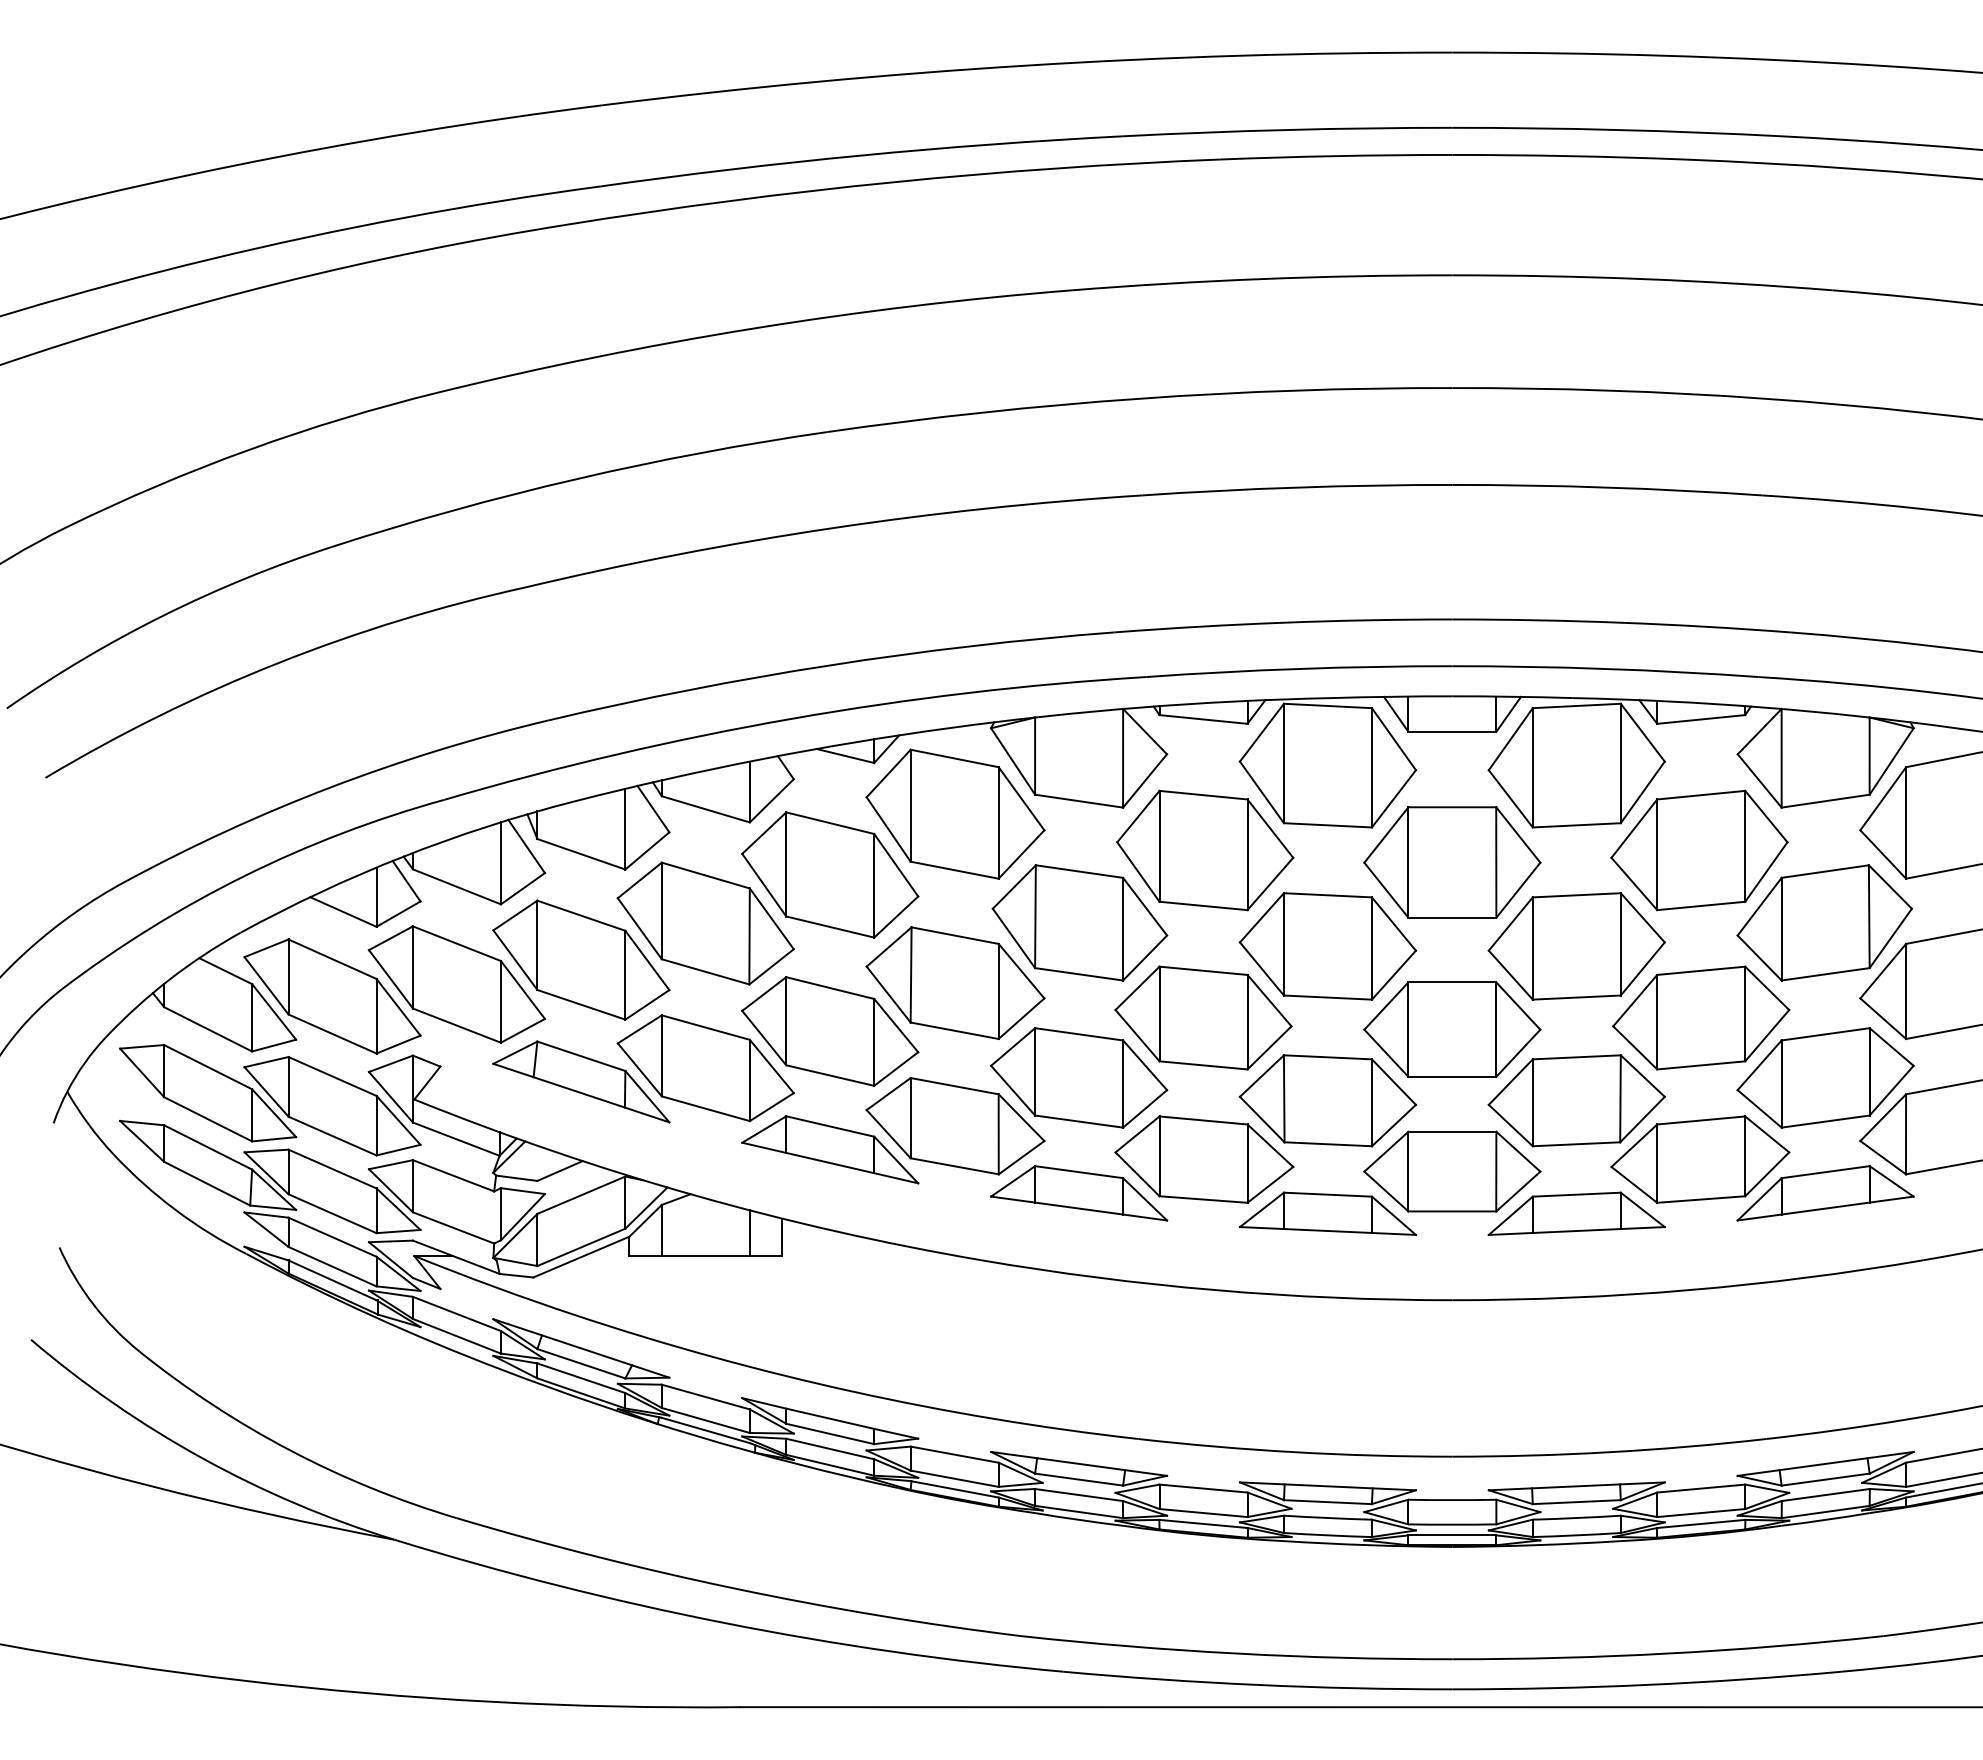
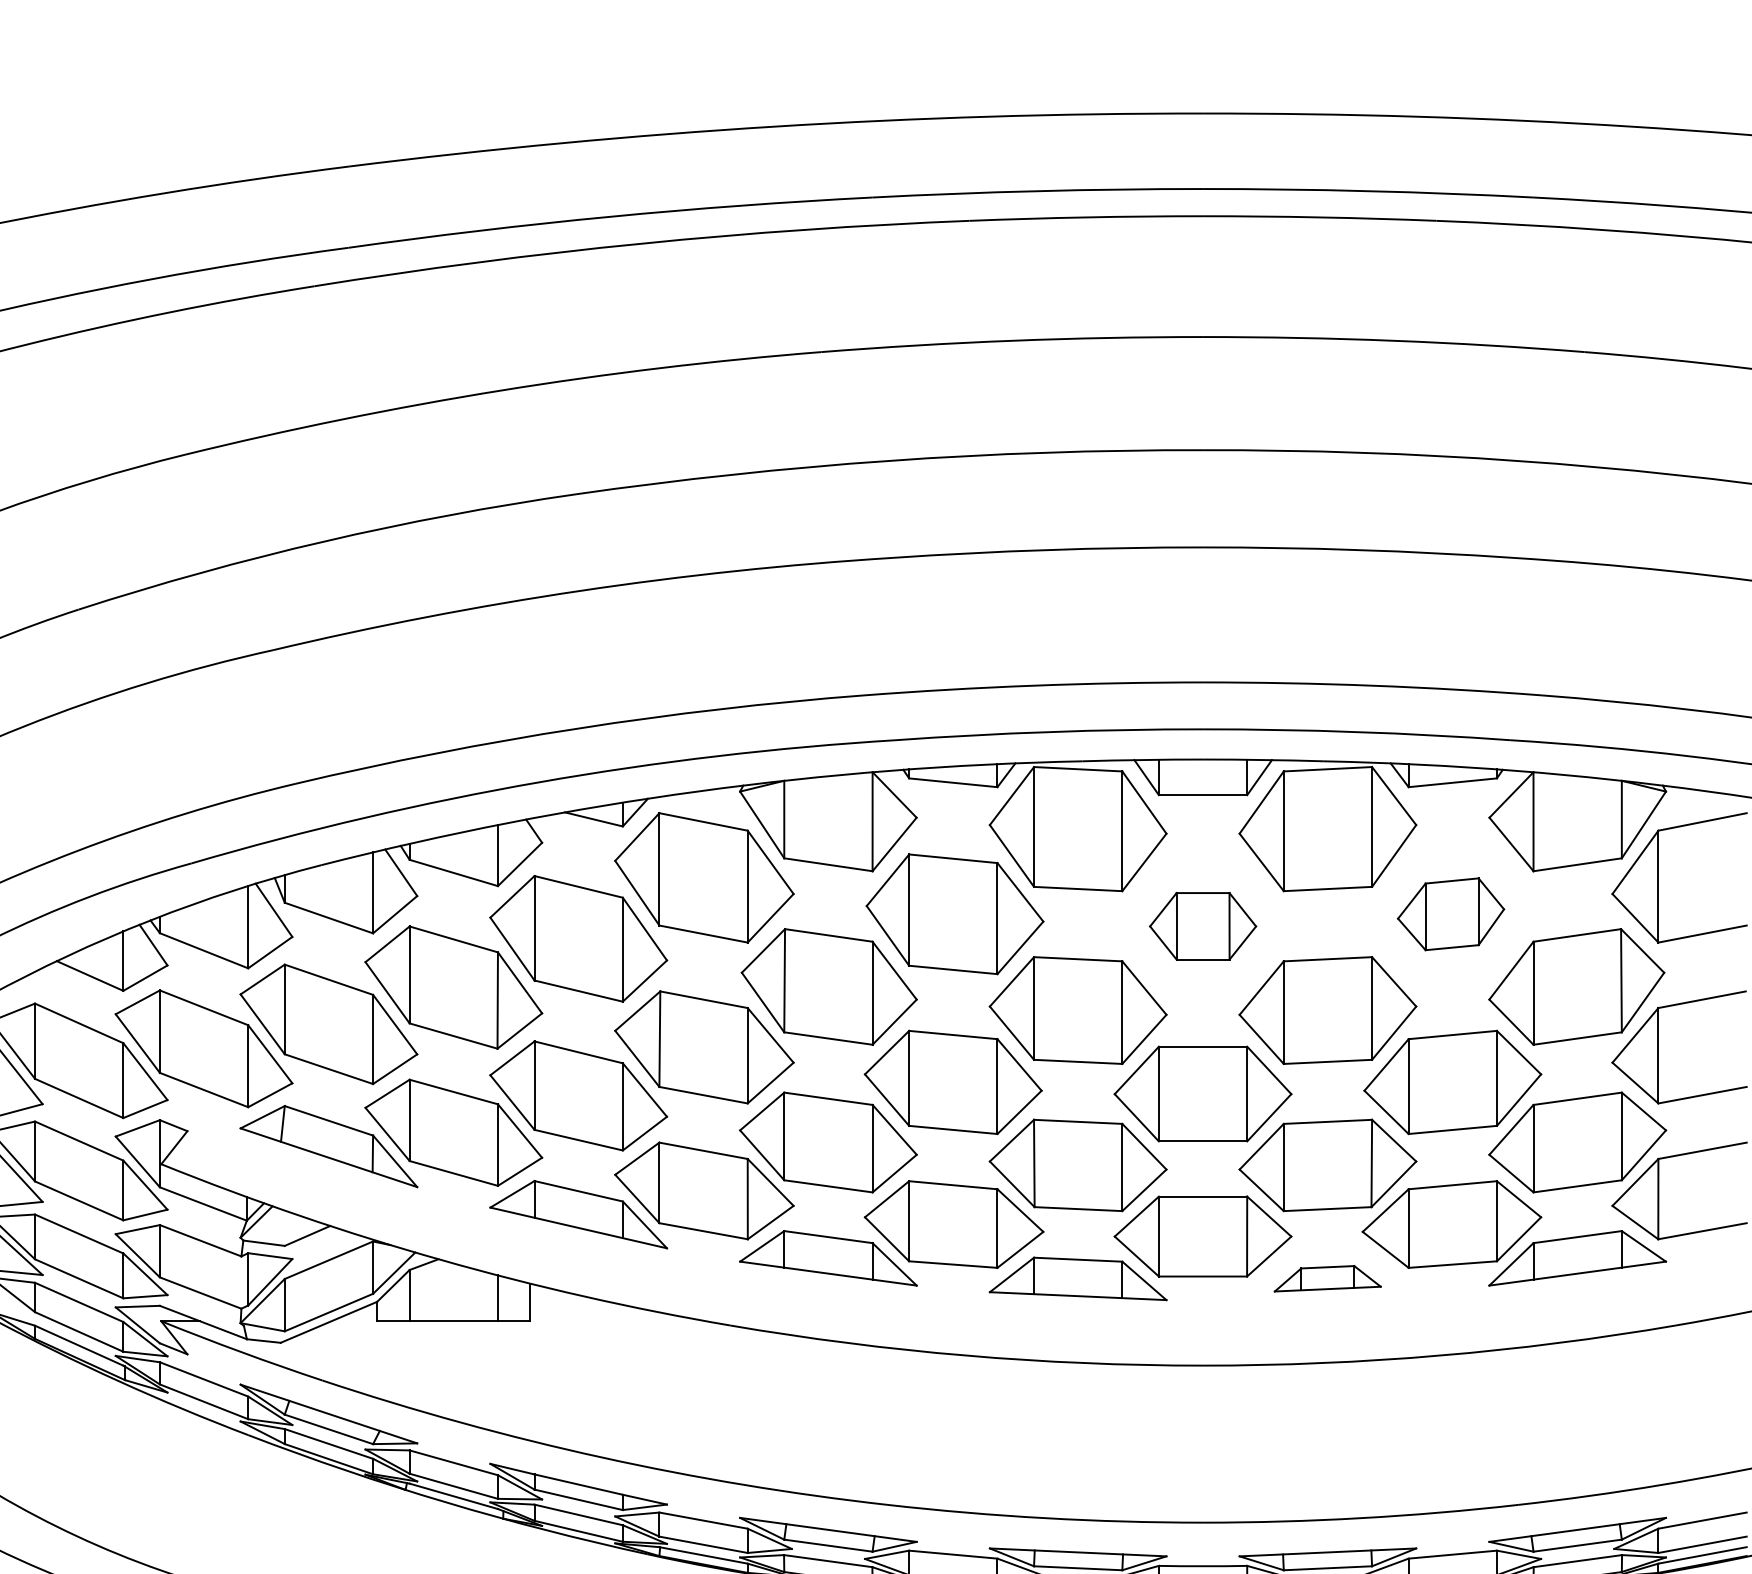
part: (1699, 850) -> (1451, 914), size x0.6
part: (1452, 862) -> (1203, 926), size x0.6
part: (1576, 1213) -> (1327, 1278), size x0.6

